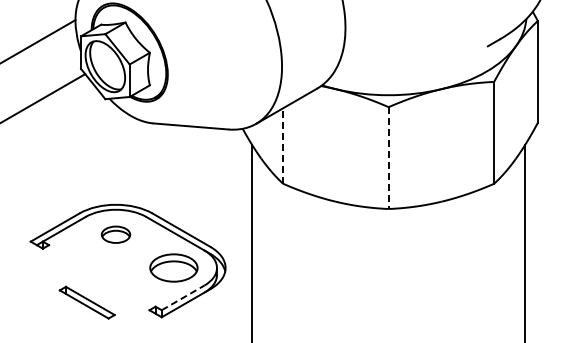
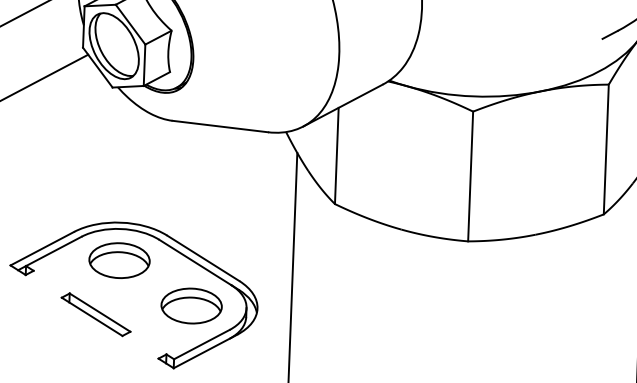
line: (283, 146) -> (337, 156), dashed -> solid
line: (388, 158) -> (470, 177), dashed -> solid
part: (115, 234) -> (118, 260), size x1.67
line: (183, 297) -> (202, 344), dashed -> solid
part: (86, 302) -> (95, 314), moved

